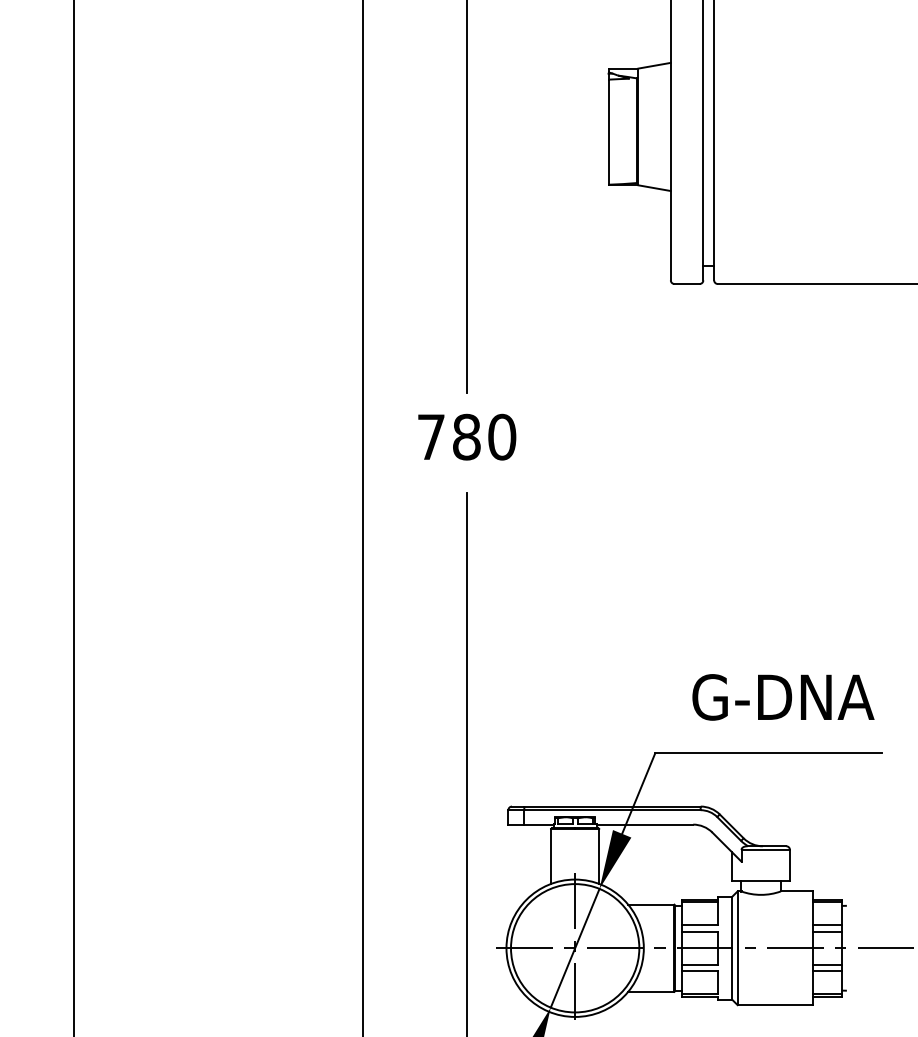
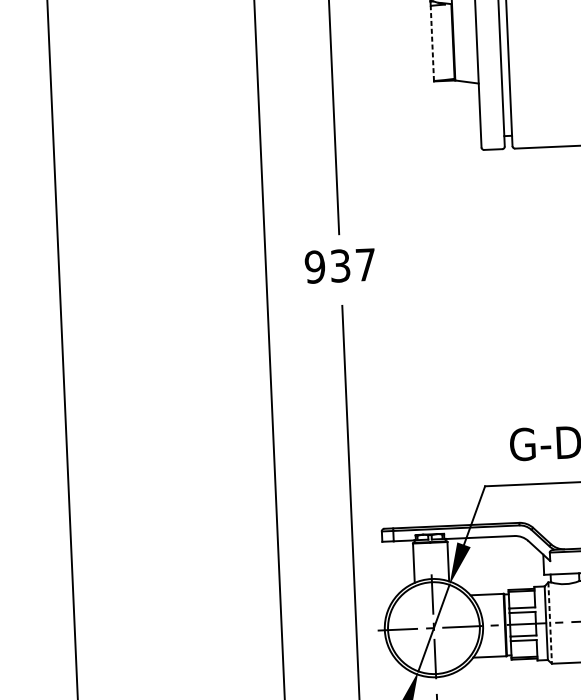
line: (608, 132) -> (432, 43), solid -> dashed
text: (466, 436) -> (340, 265), 780 -> 937
line: (737, 948) -> (550, 623), solid -> dashed

